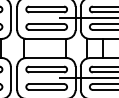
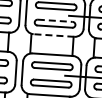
line: (47, 24) -> (56, 21), solid -> dashed
line: (45, 38) -> (53, 35), solid -> dashed

